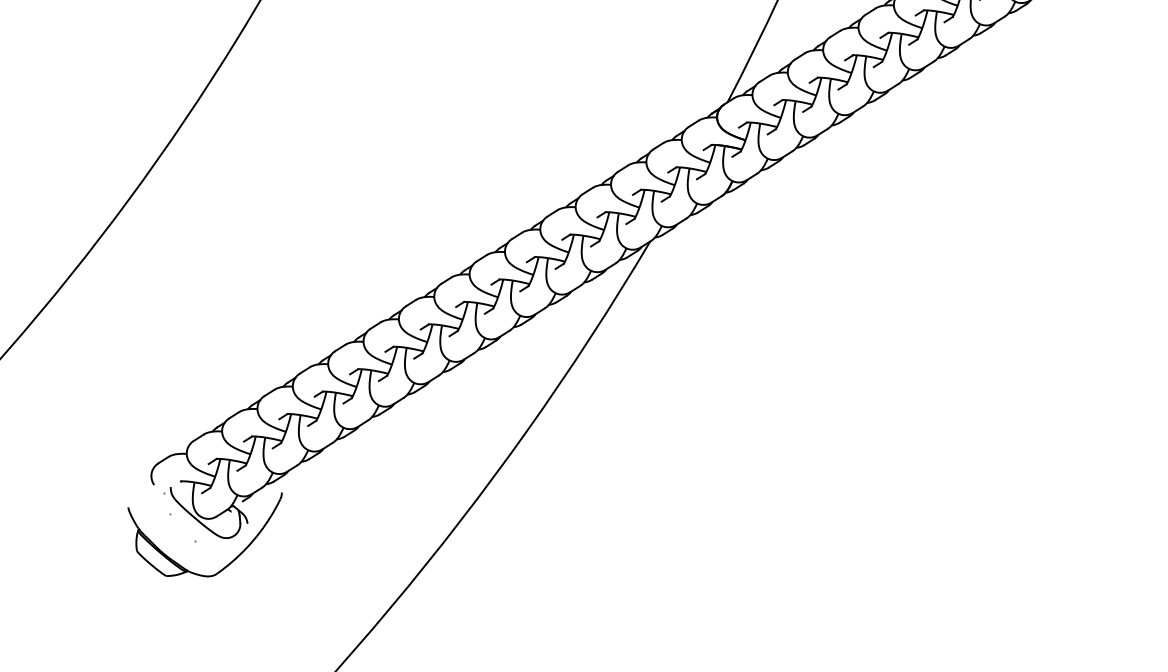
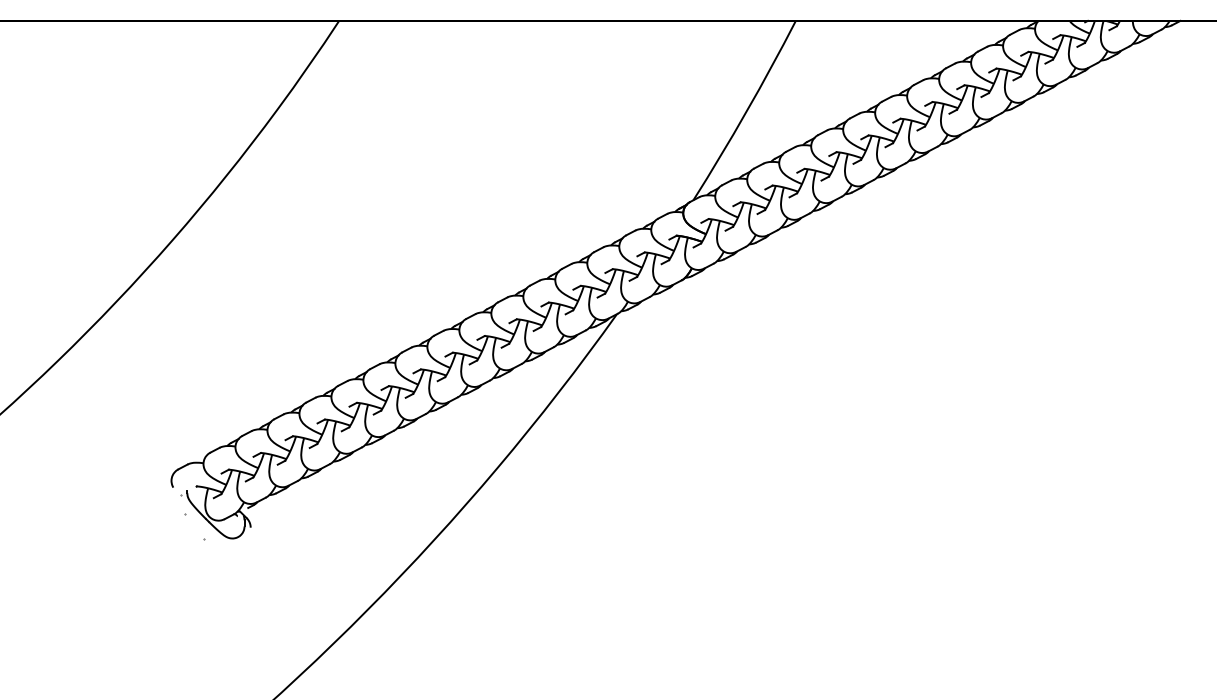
part: (229, 562) -> (232, 559), removed

